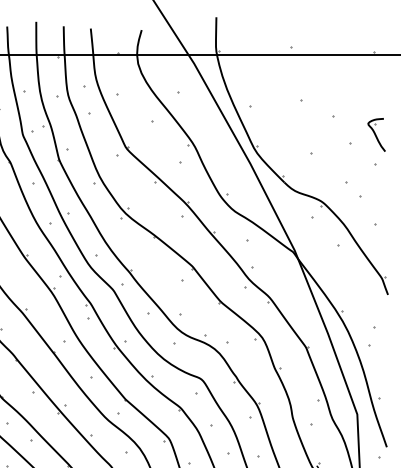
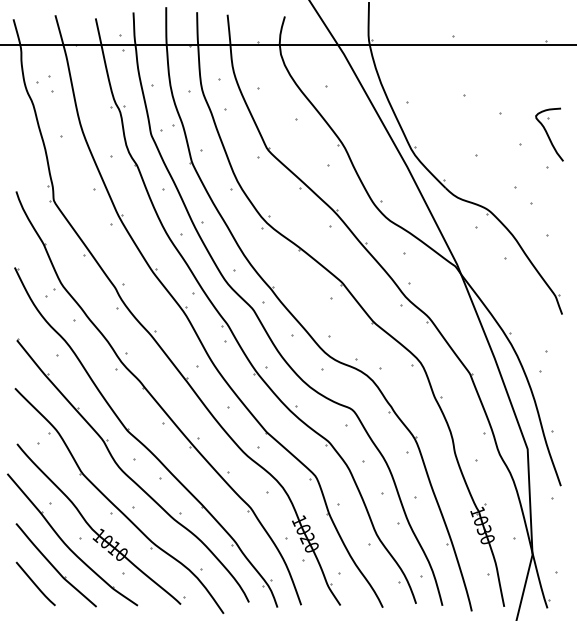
part: (376, 134) -> (549, 134), size x1.43

